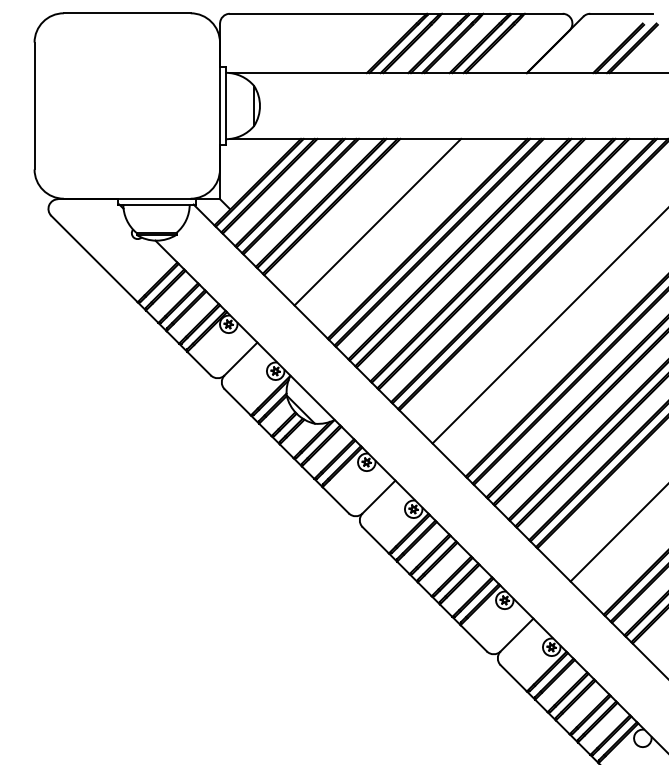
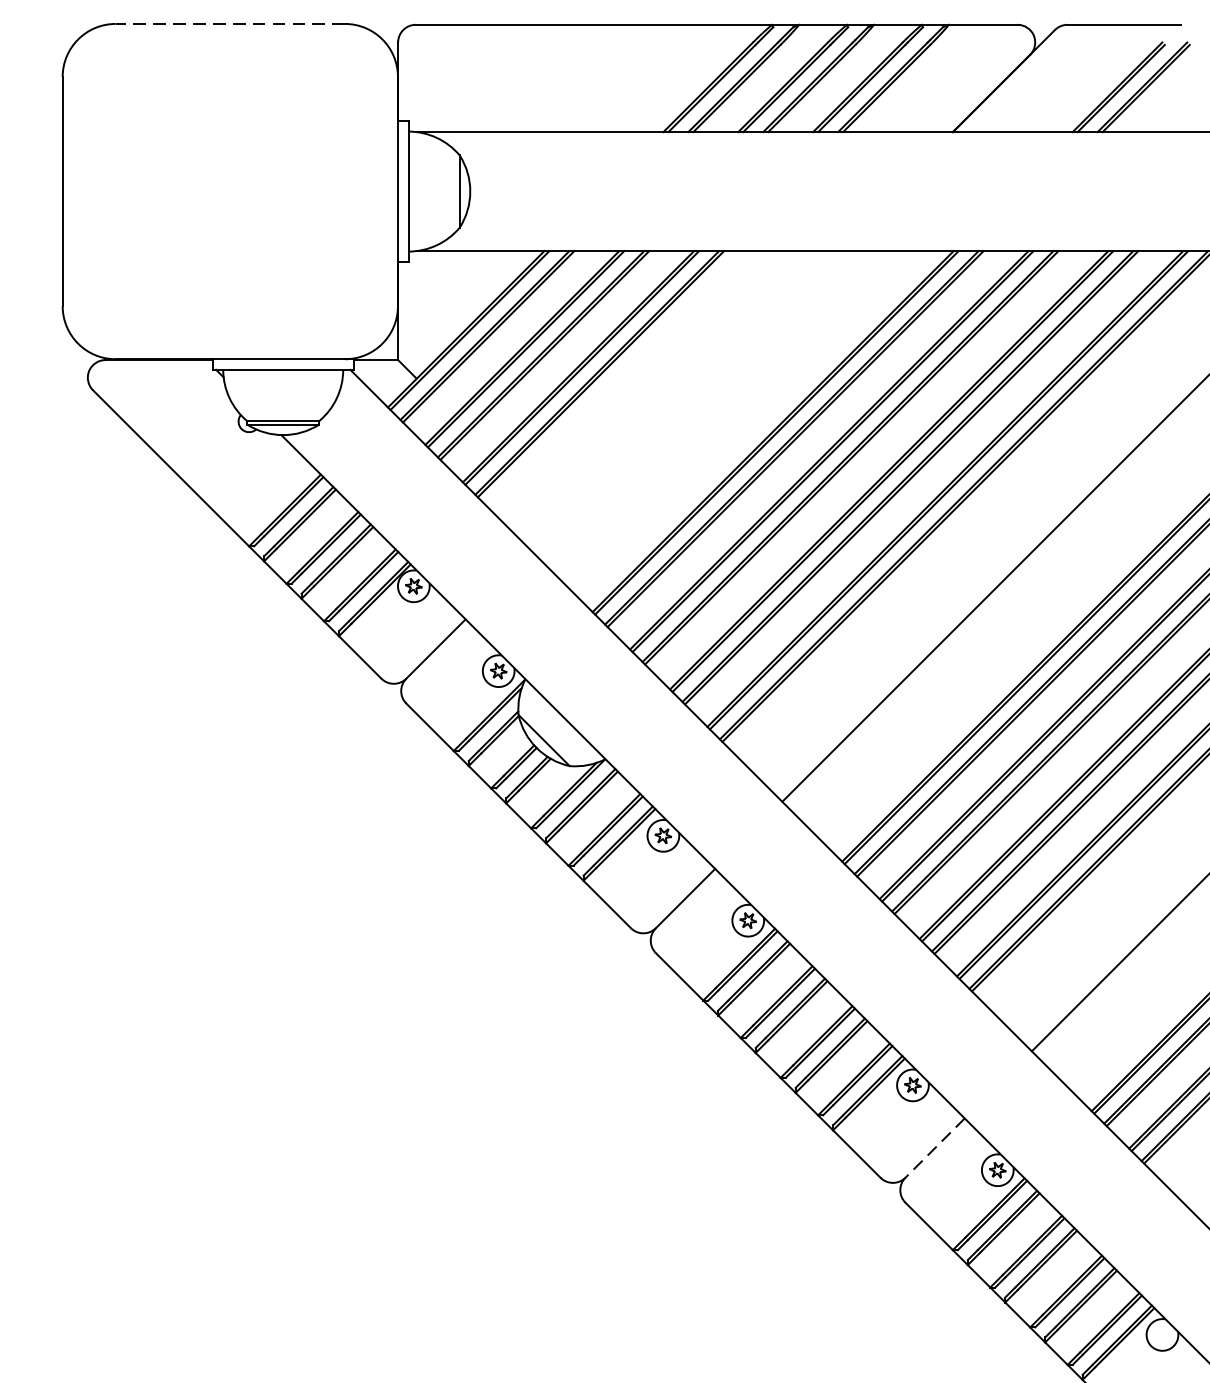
line: (126, 13) -> (228, 24), solid -> dashed
line: (377, 221) -> (682, 400), removed
line: (516, 635) -> (934, 1148), solid -> dashed

